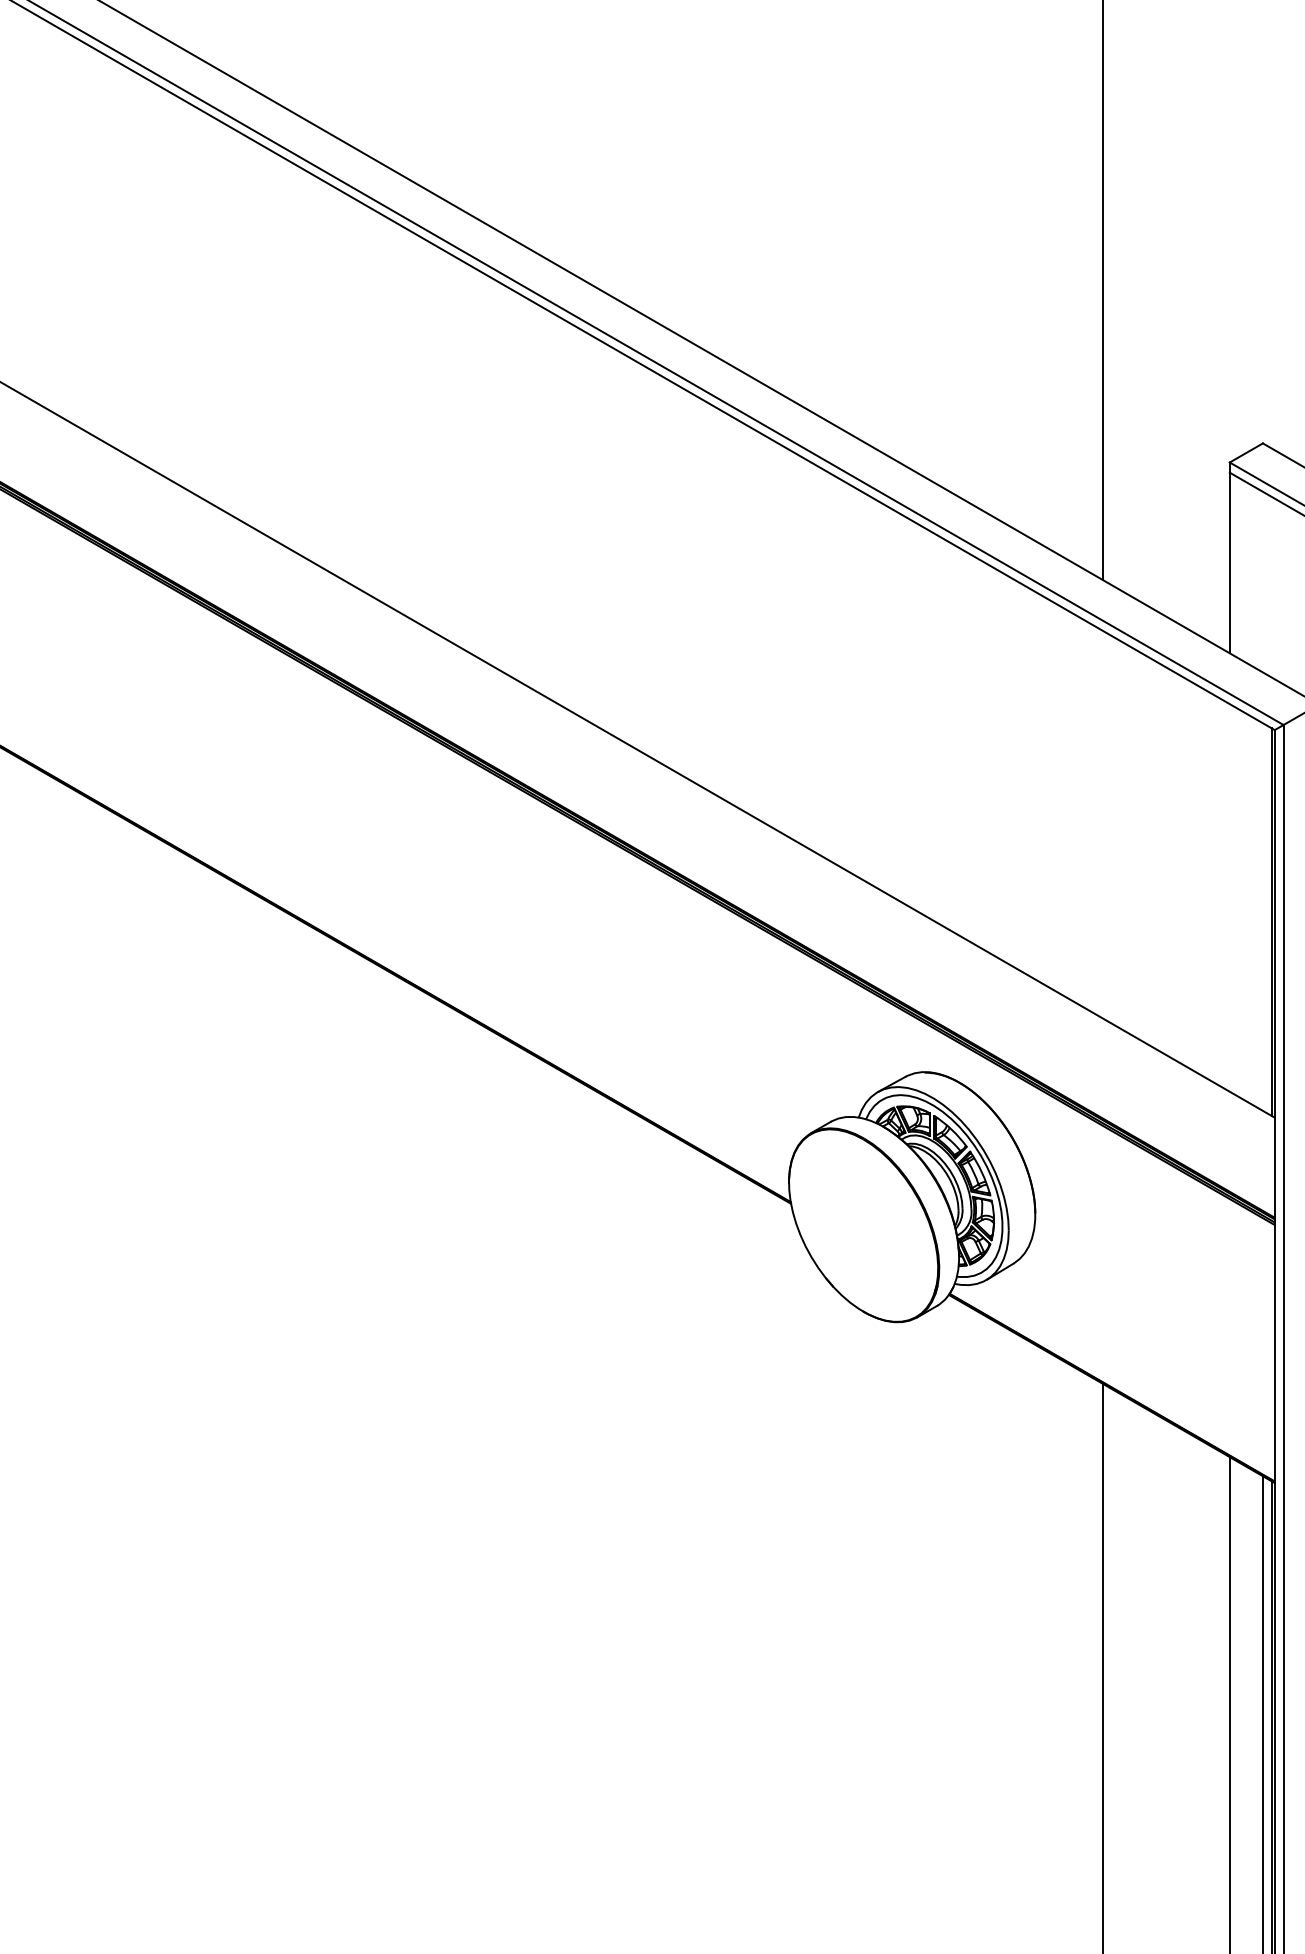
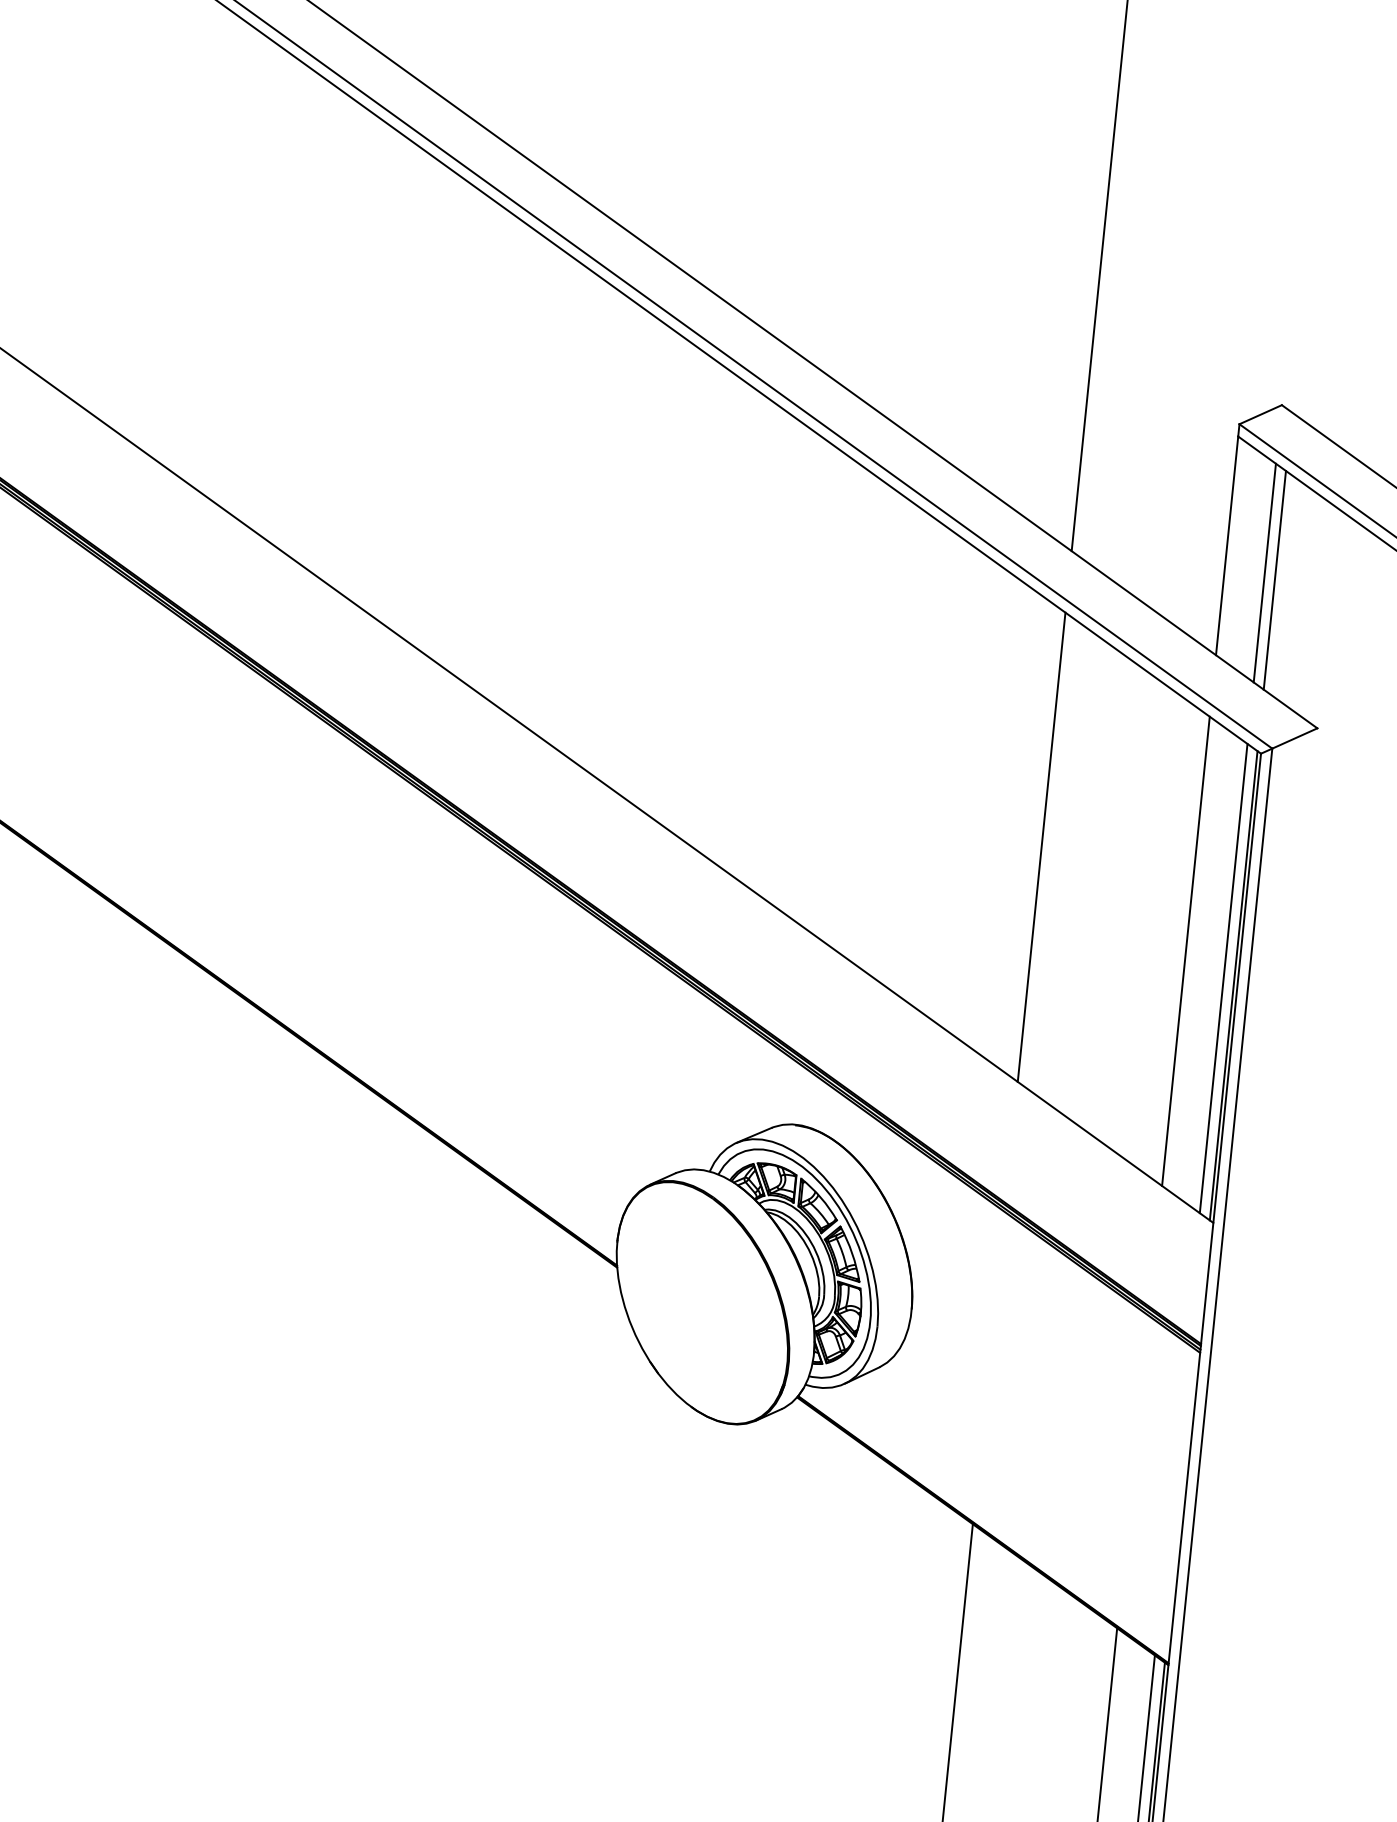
line: (1262, 581) -> (1264, 572), added
line: (1271, 586) -> (1274, 579), added
line: (1103, 824) -> (1042, 846), added
line: (1229, 897) -> (1185, 950), added
line: (1262, 916) -> (1223, 977), added

